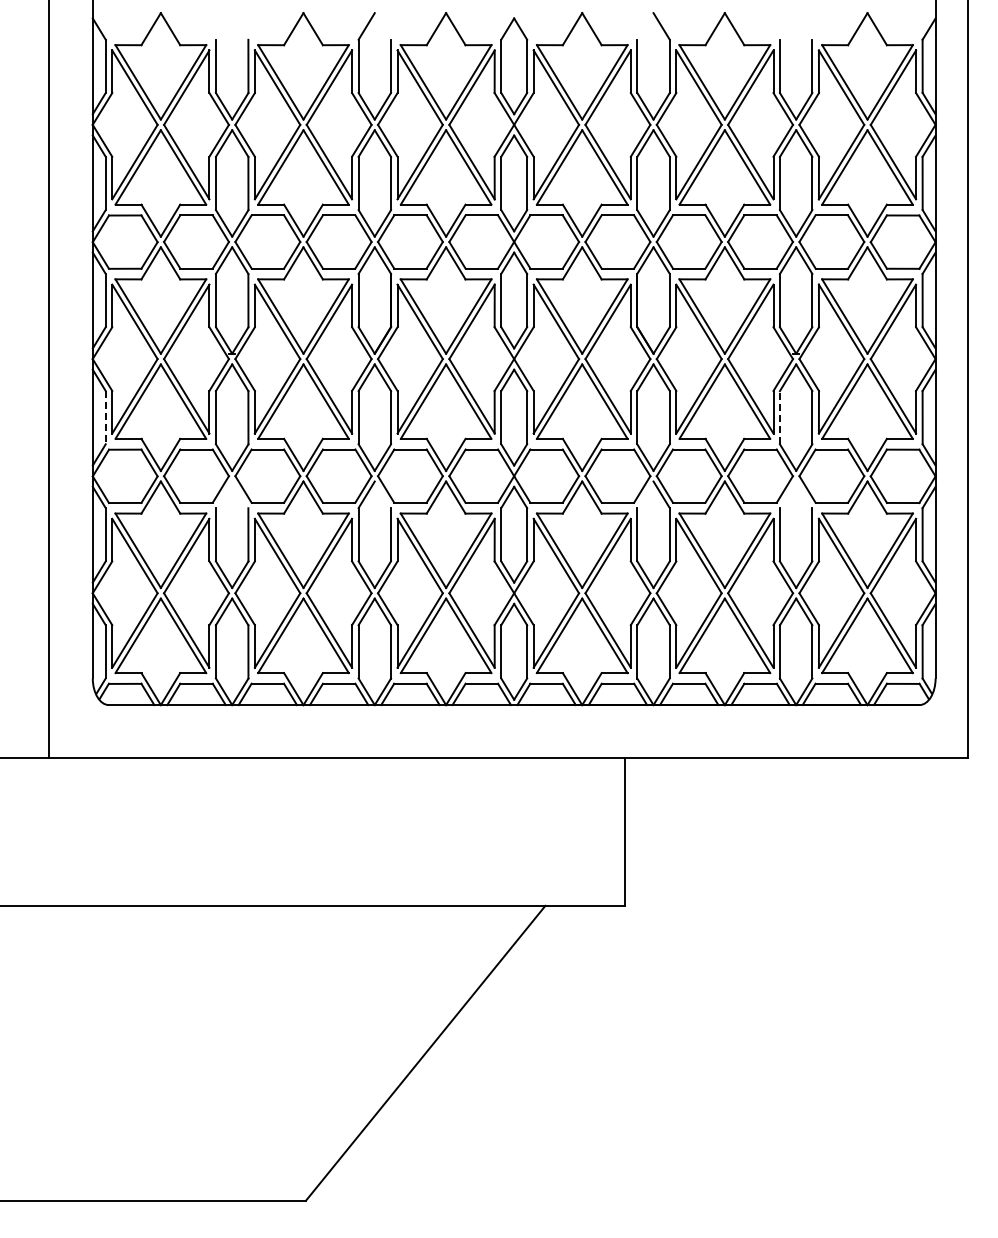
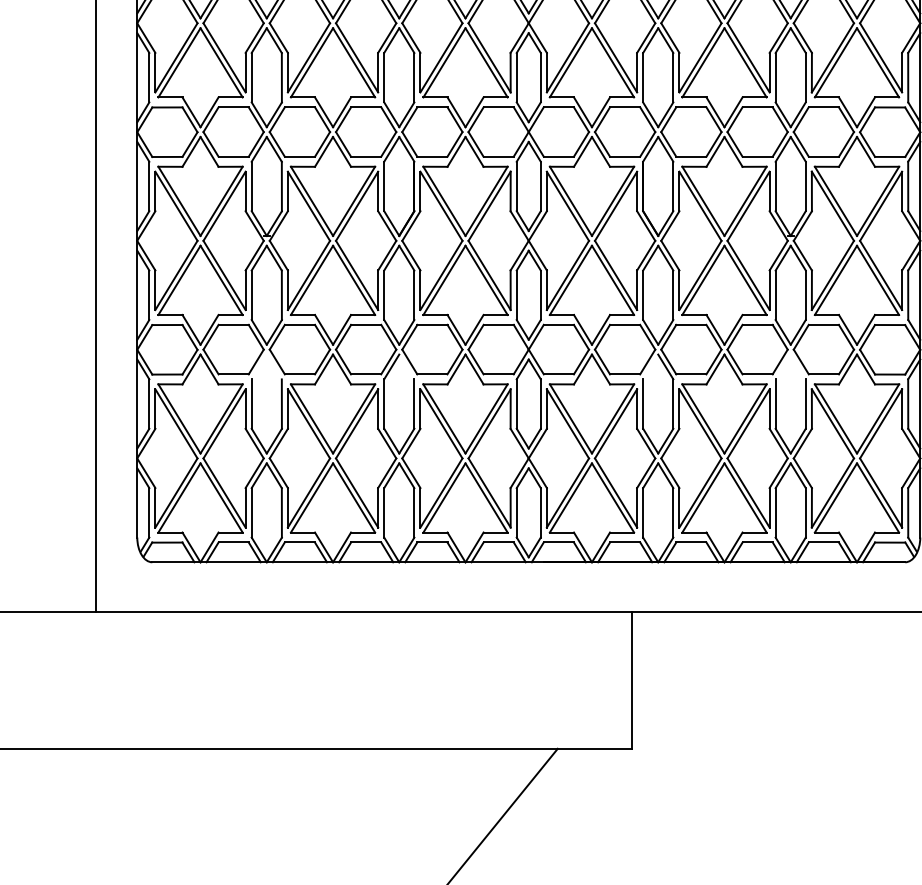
line: (105, 417) -> (149, 295), dashed -> solid
line: (779, 417) -> (775, 295), dashed -> solid

